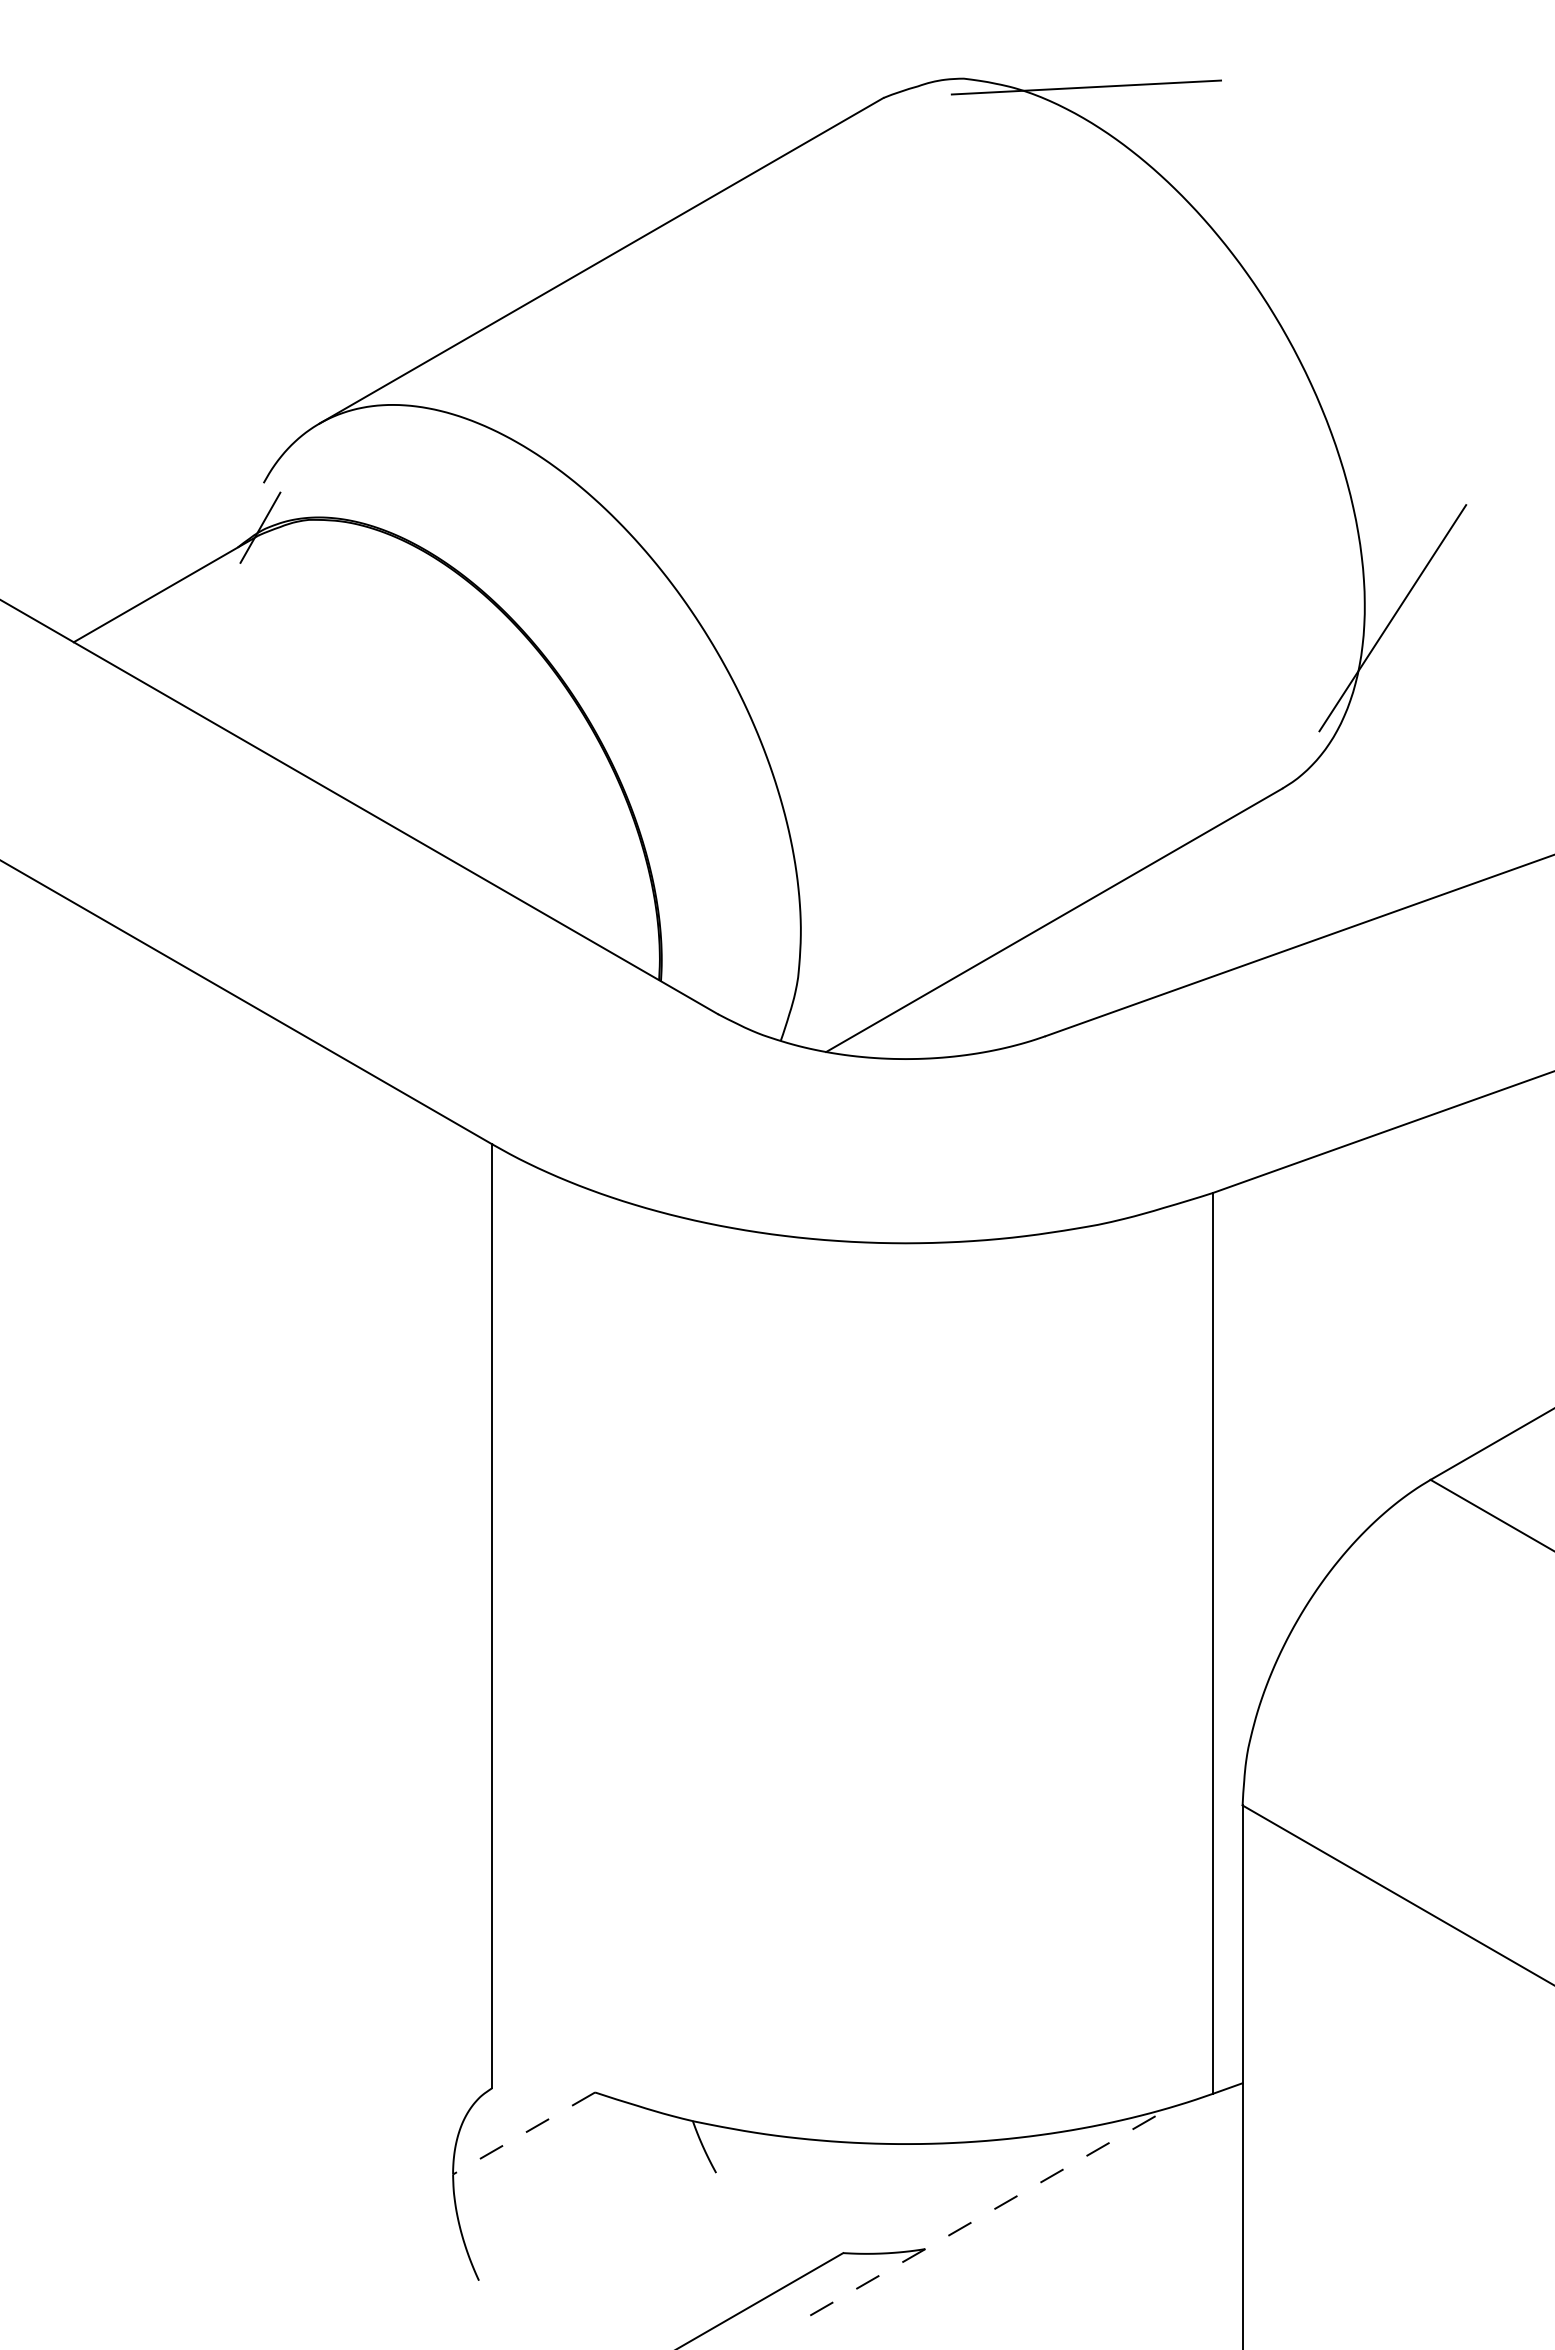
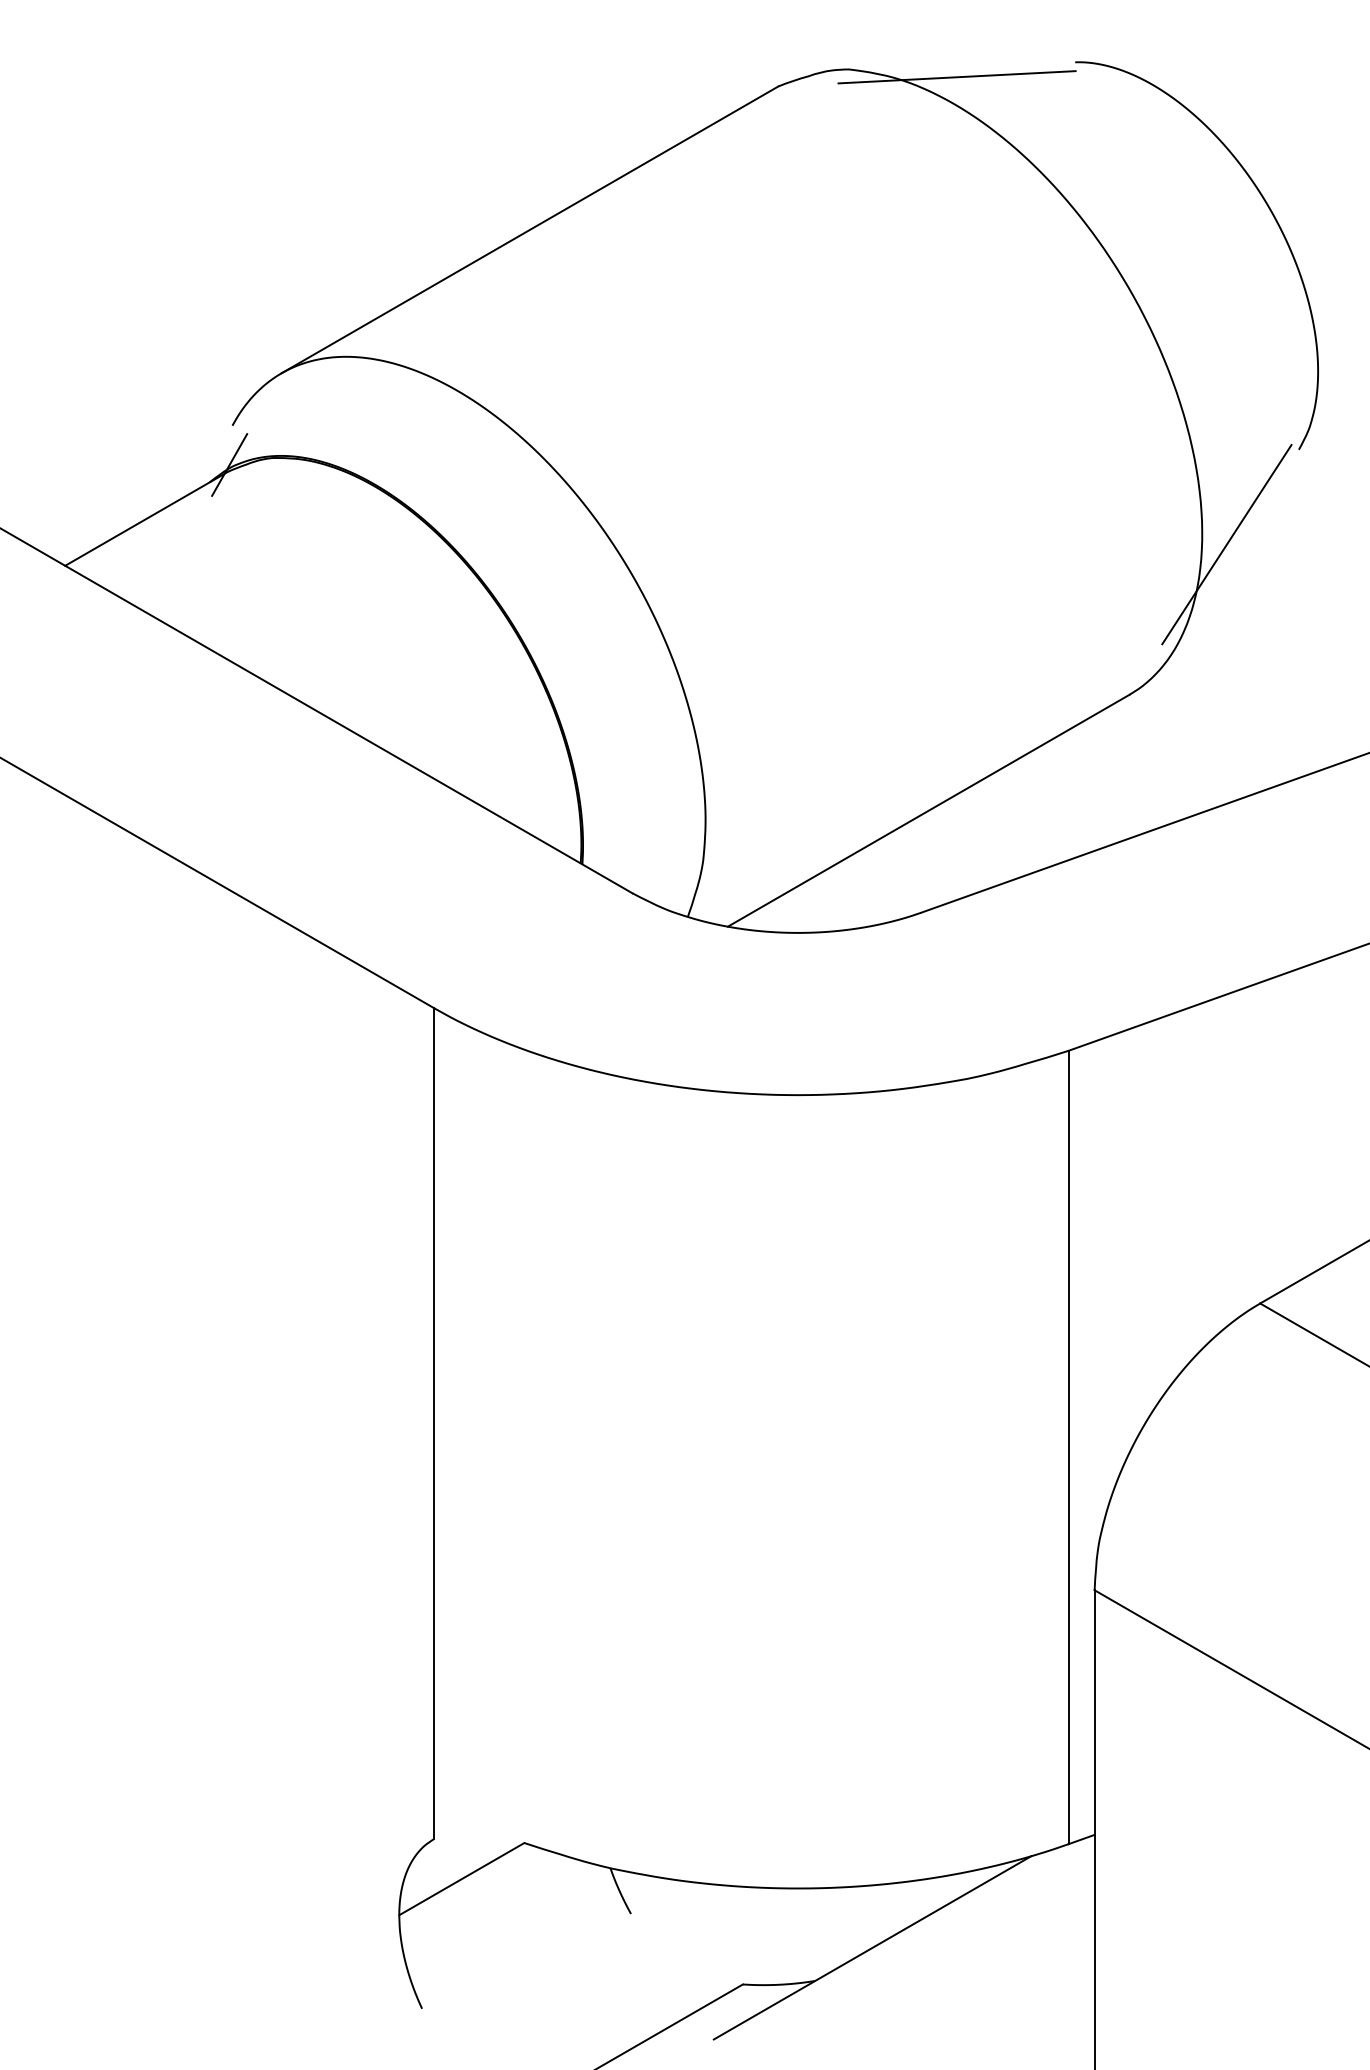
curve: (1445, 246) -> (1273, 217), added
line: (524, 2133) -> (462, 1879), dashed -> solid
line: (990, 2211) -> (872, 1947), dashed -> solid

